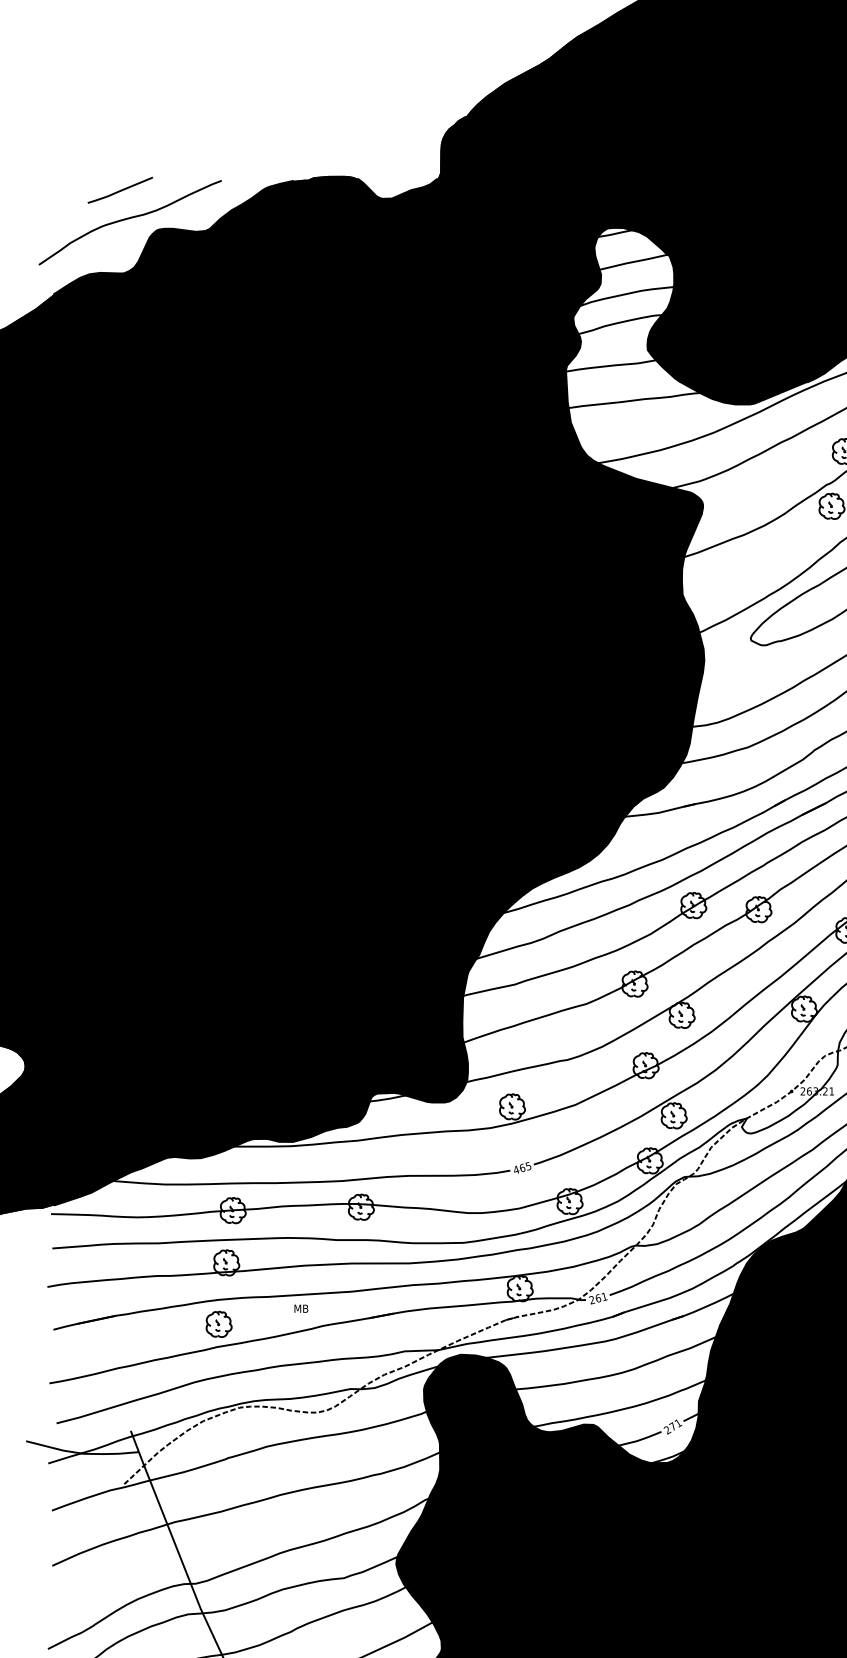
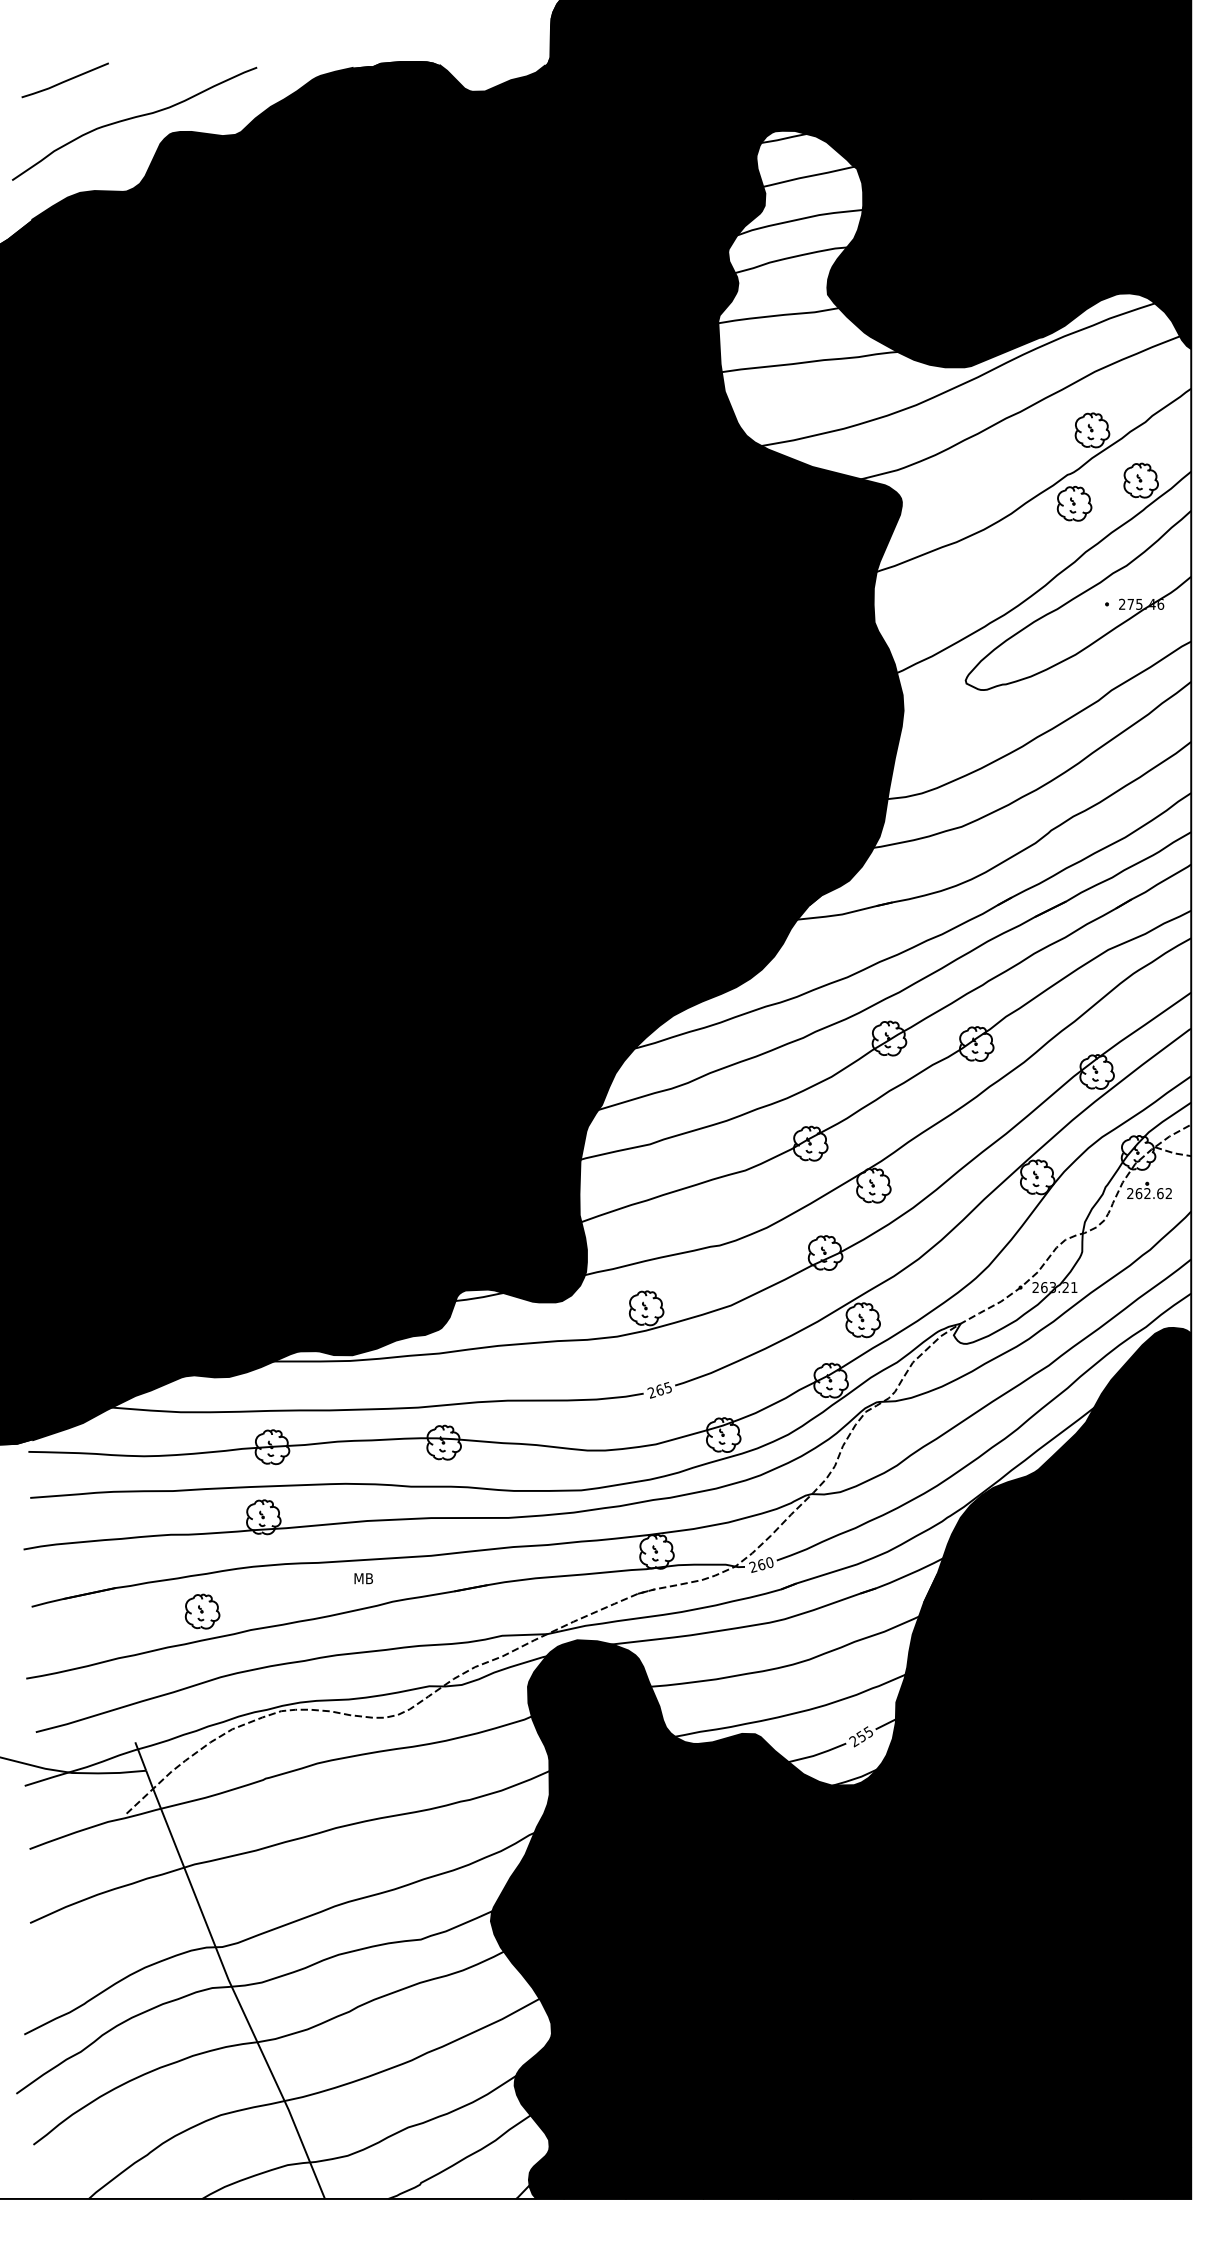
line: (119, 190) -> (64, 80), moved
text: (516, 1169) -> (651, 1392), 465 -> 265
text: (604, 1296) -> (769, 1562), 261 -> 260
part: (219, 1324) -> (202, 1611), moved
text: (675, 1425) -> (864, 1734), 271 -> 255

